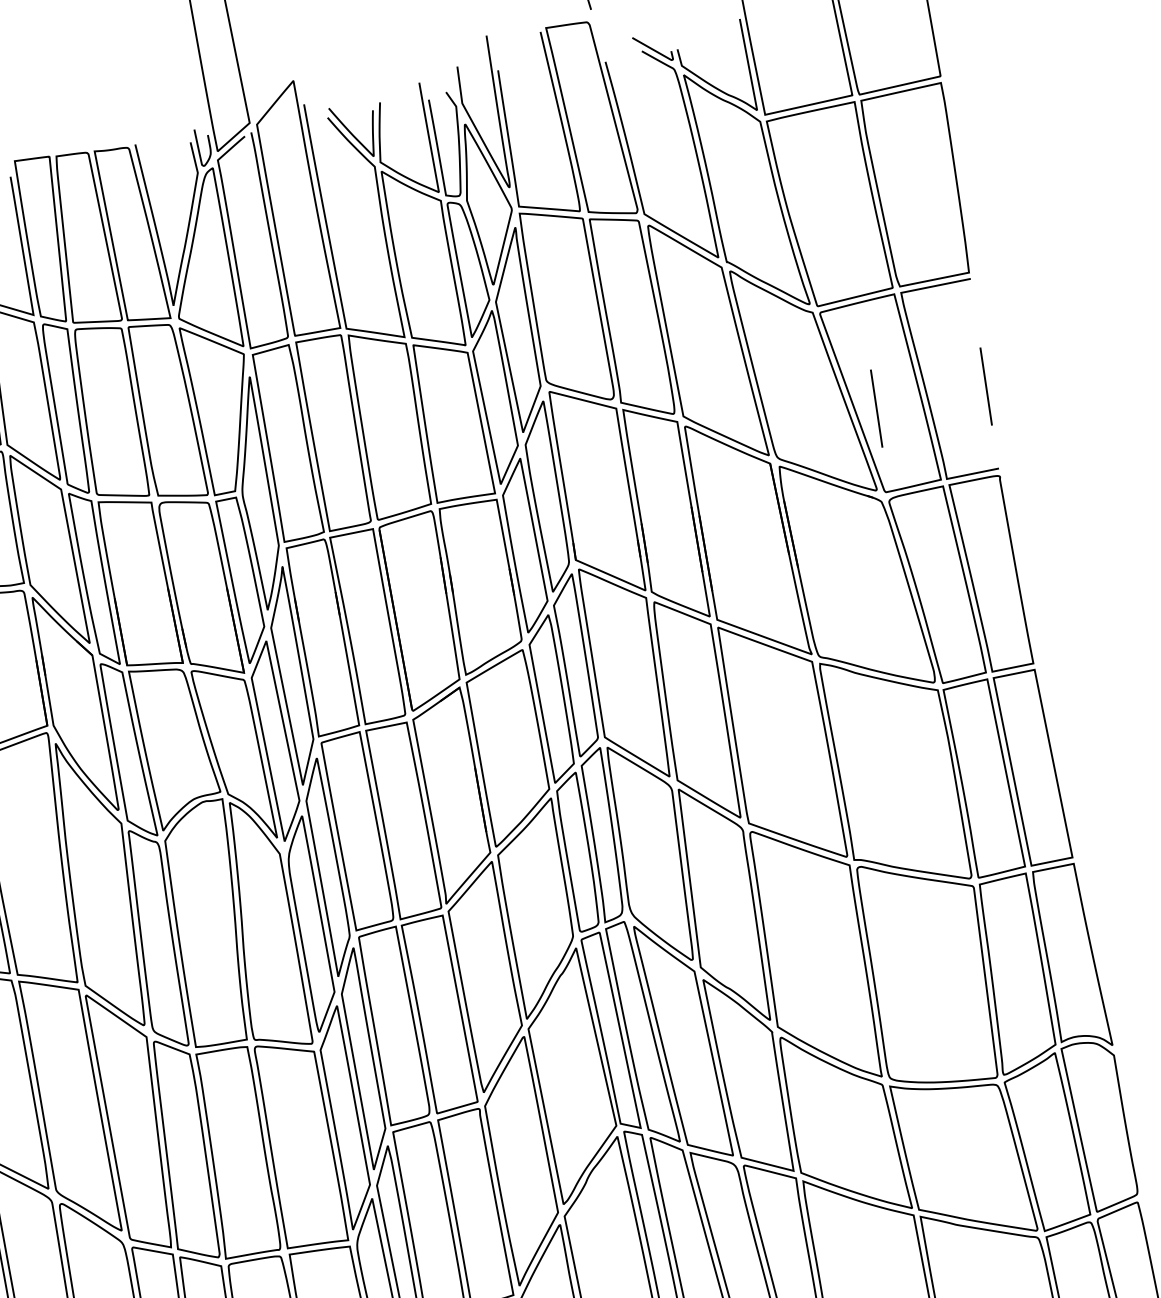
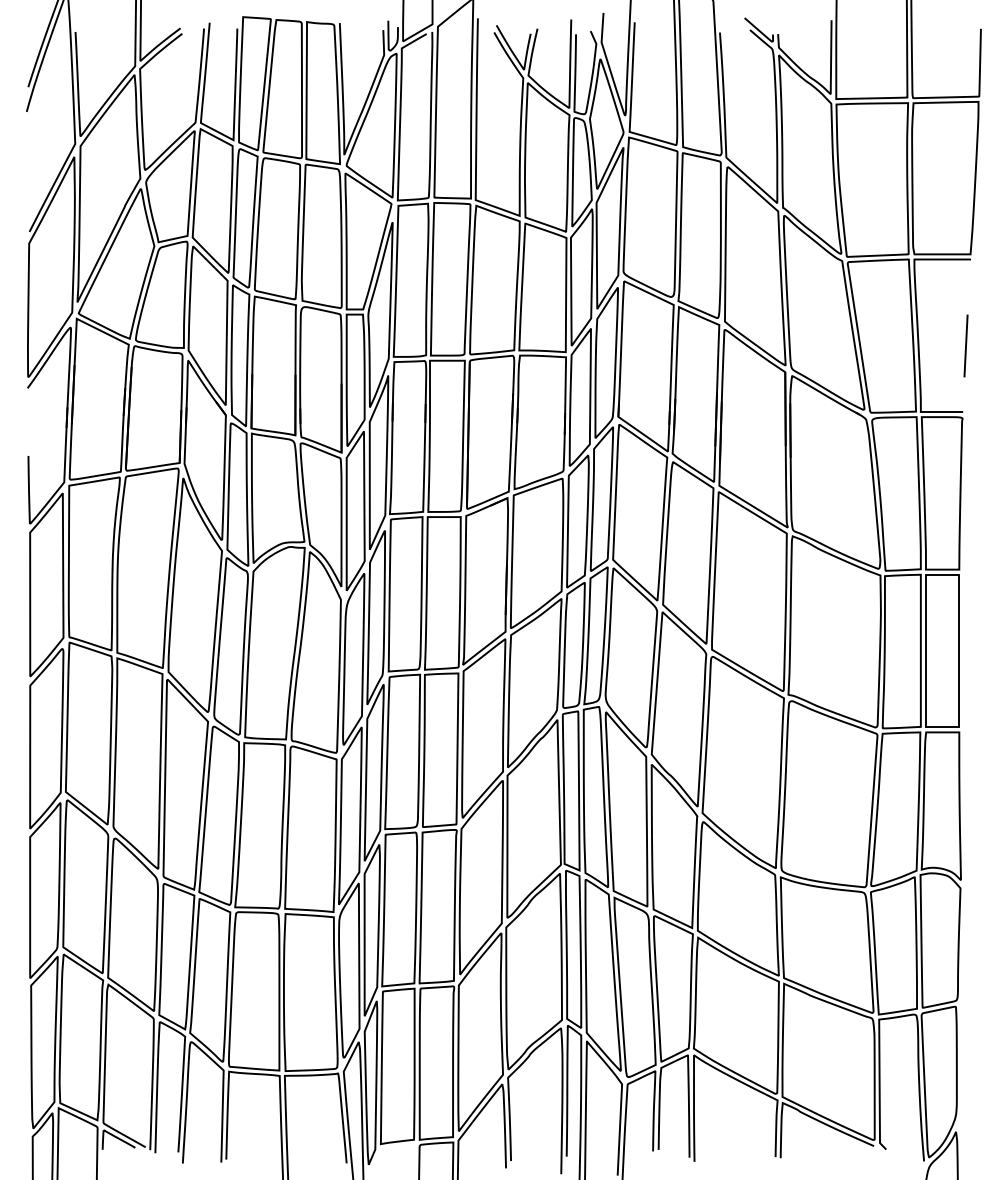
line: (875, 408) -> (876, 345), removed

